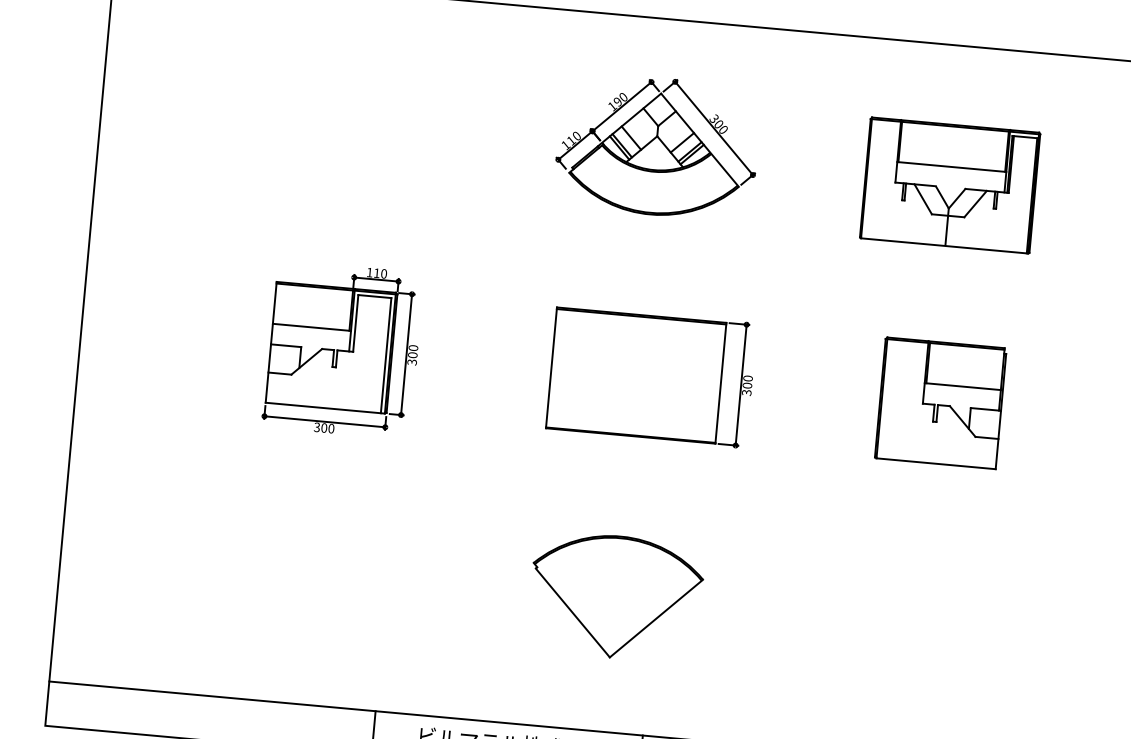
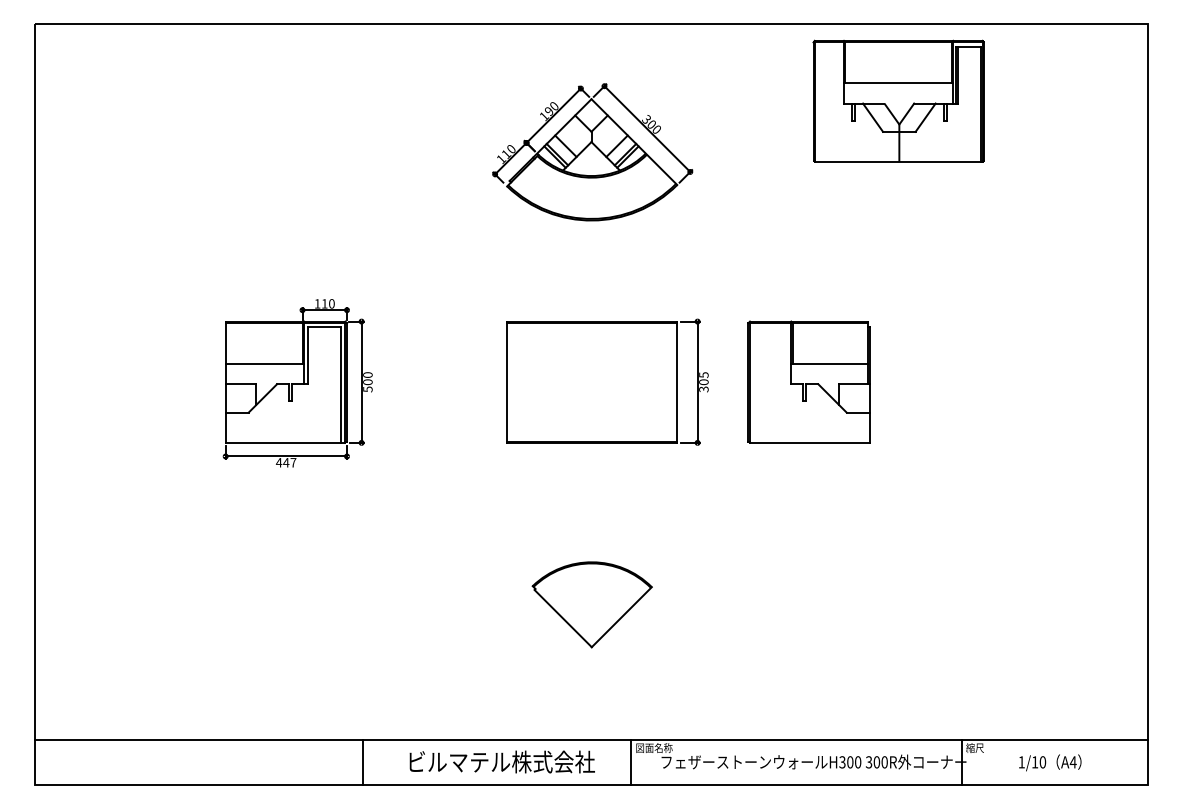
part: (950, 184) -> (898, 100), moved
text: (411, 361) -> (367, 388), 300 -> 500
text: (747, 378) -> (703, 375), 300 -> 305
part: (940, 402) -> (808, 381), moved
text: (323, 427) -> (285, 462), 300 -> 447
part: (616, 596) -> (592, 604), size x0.7

